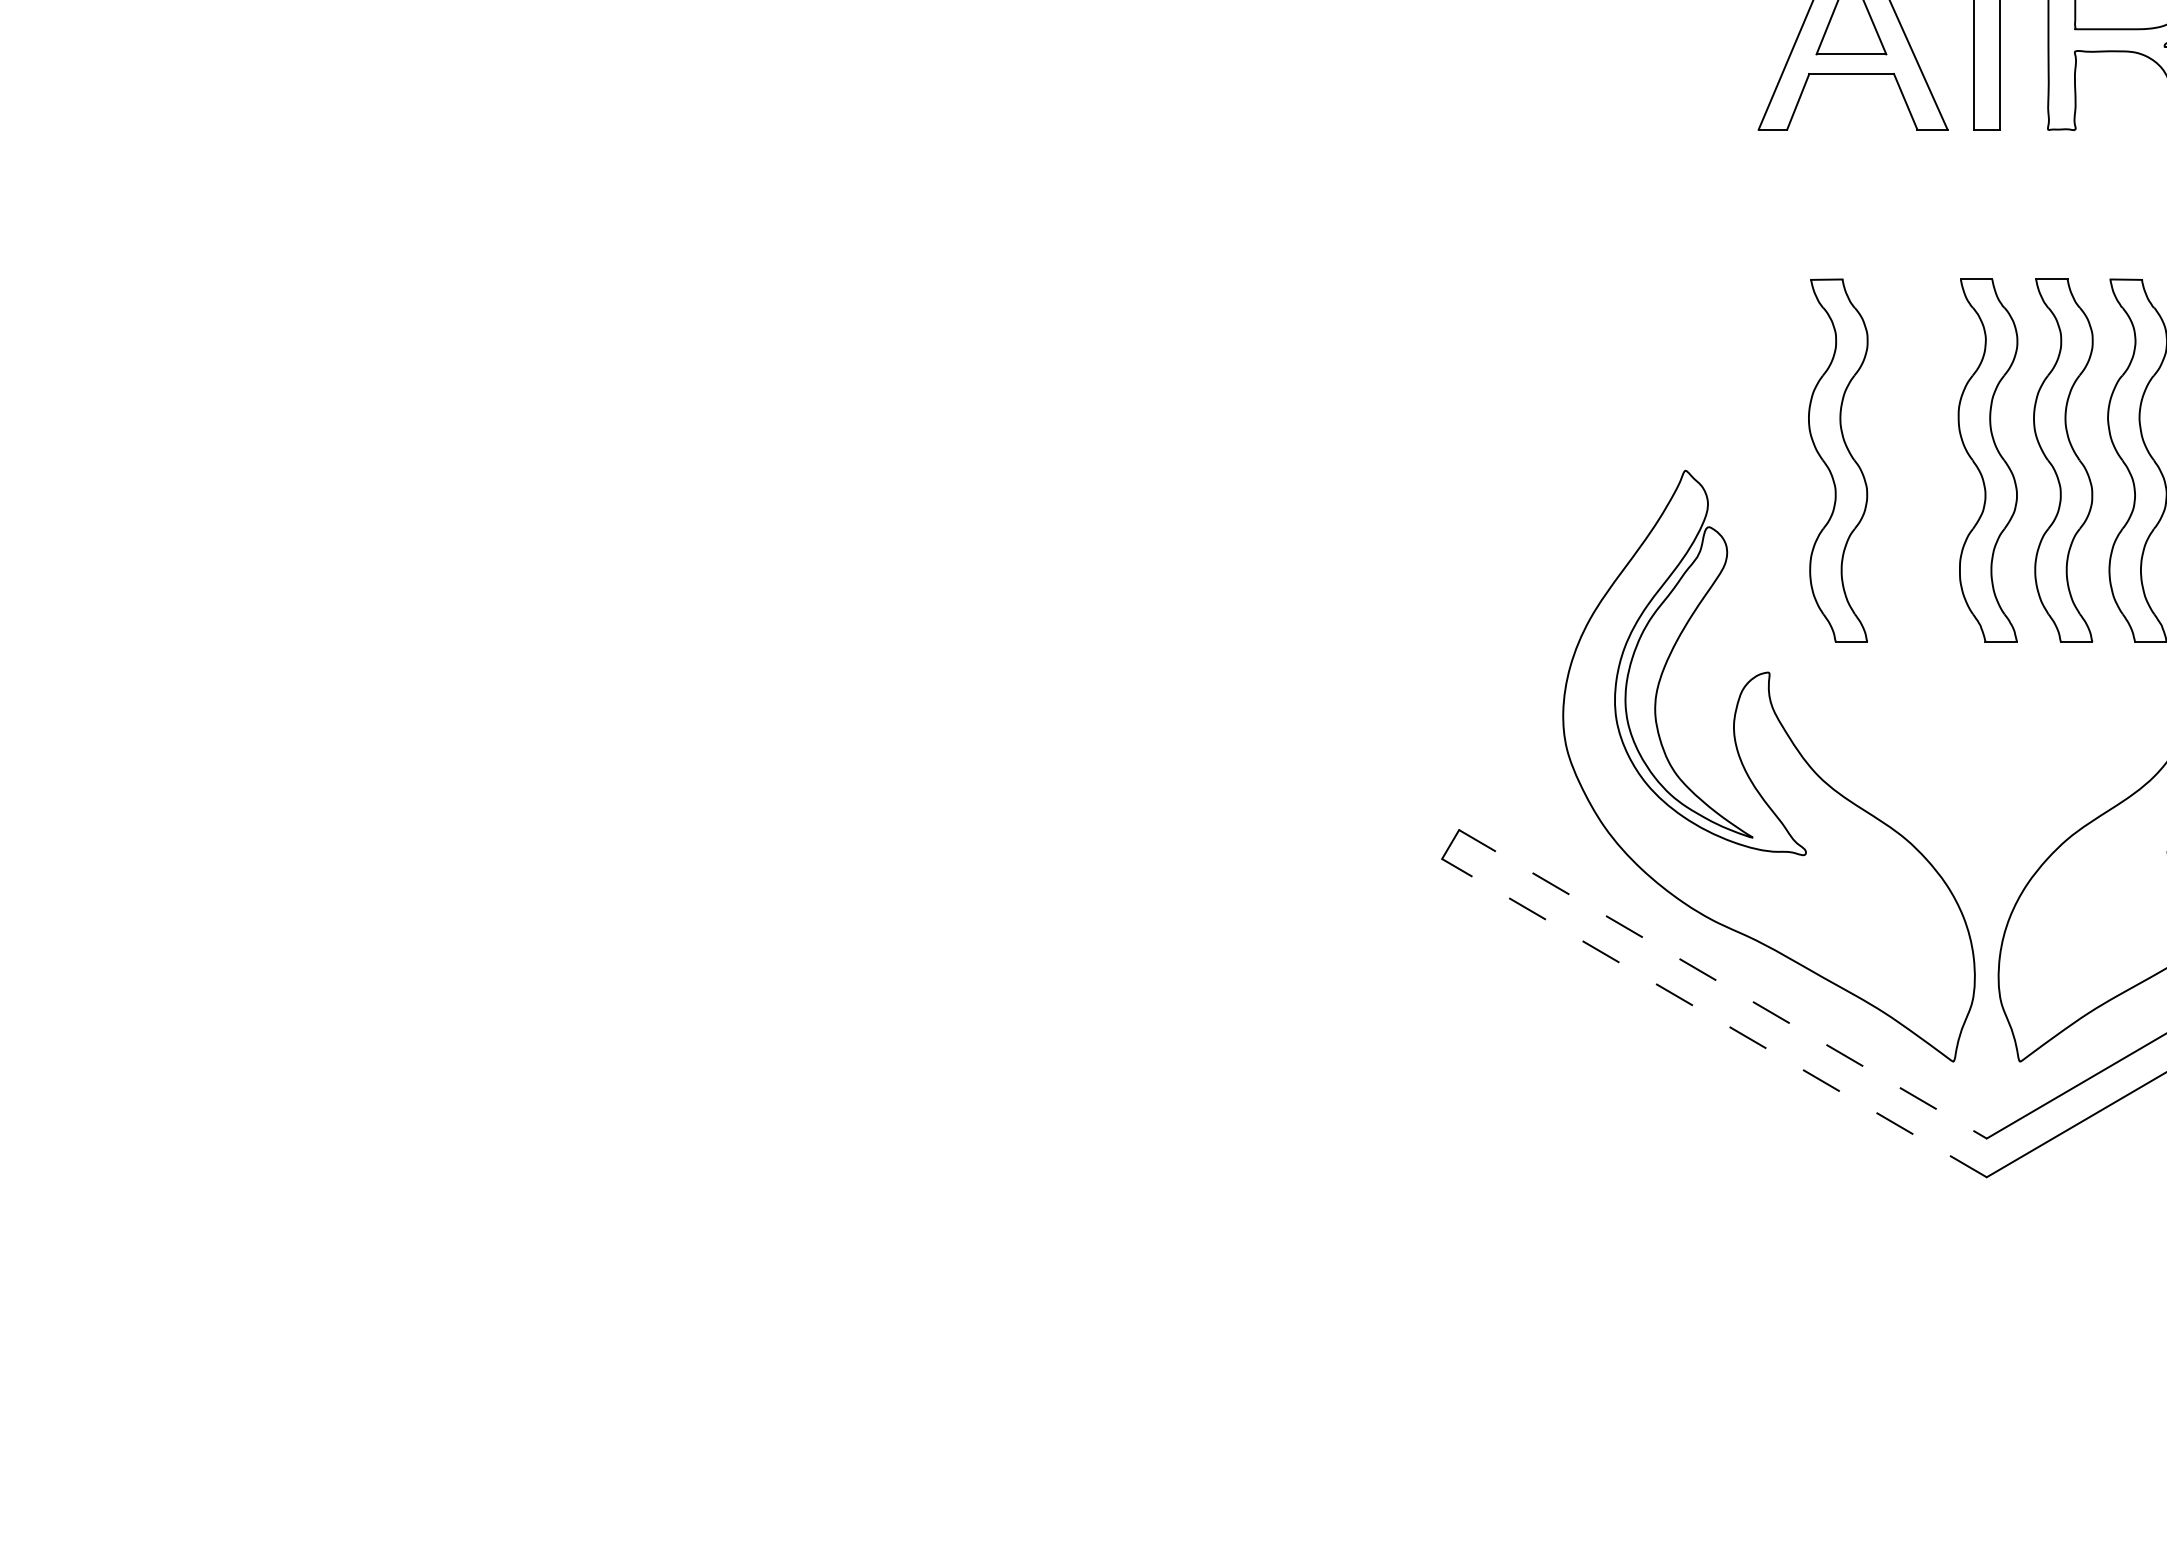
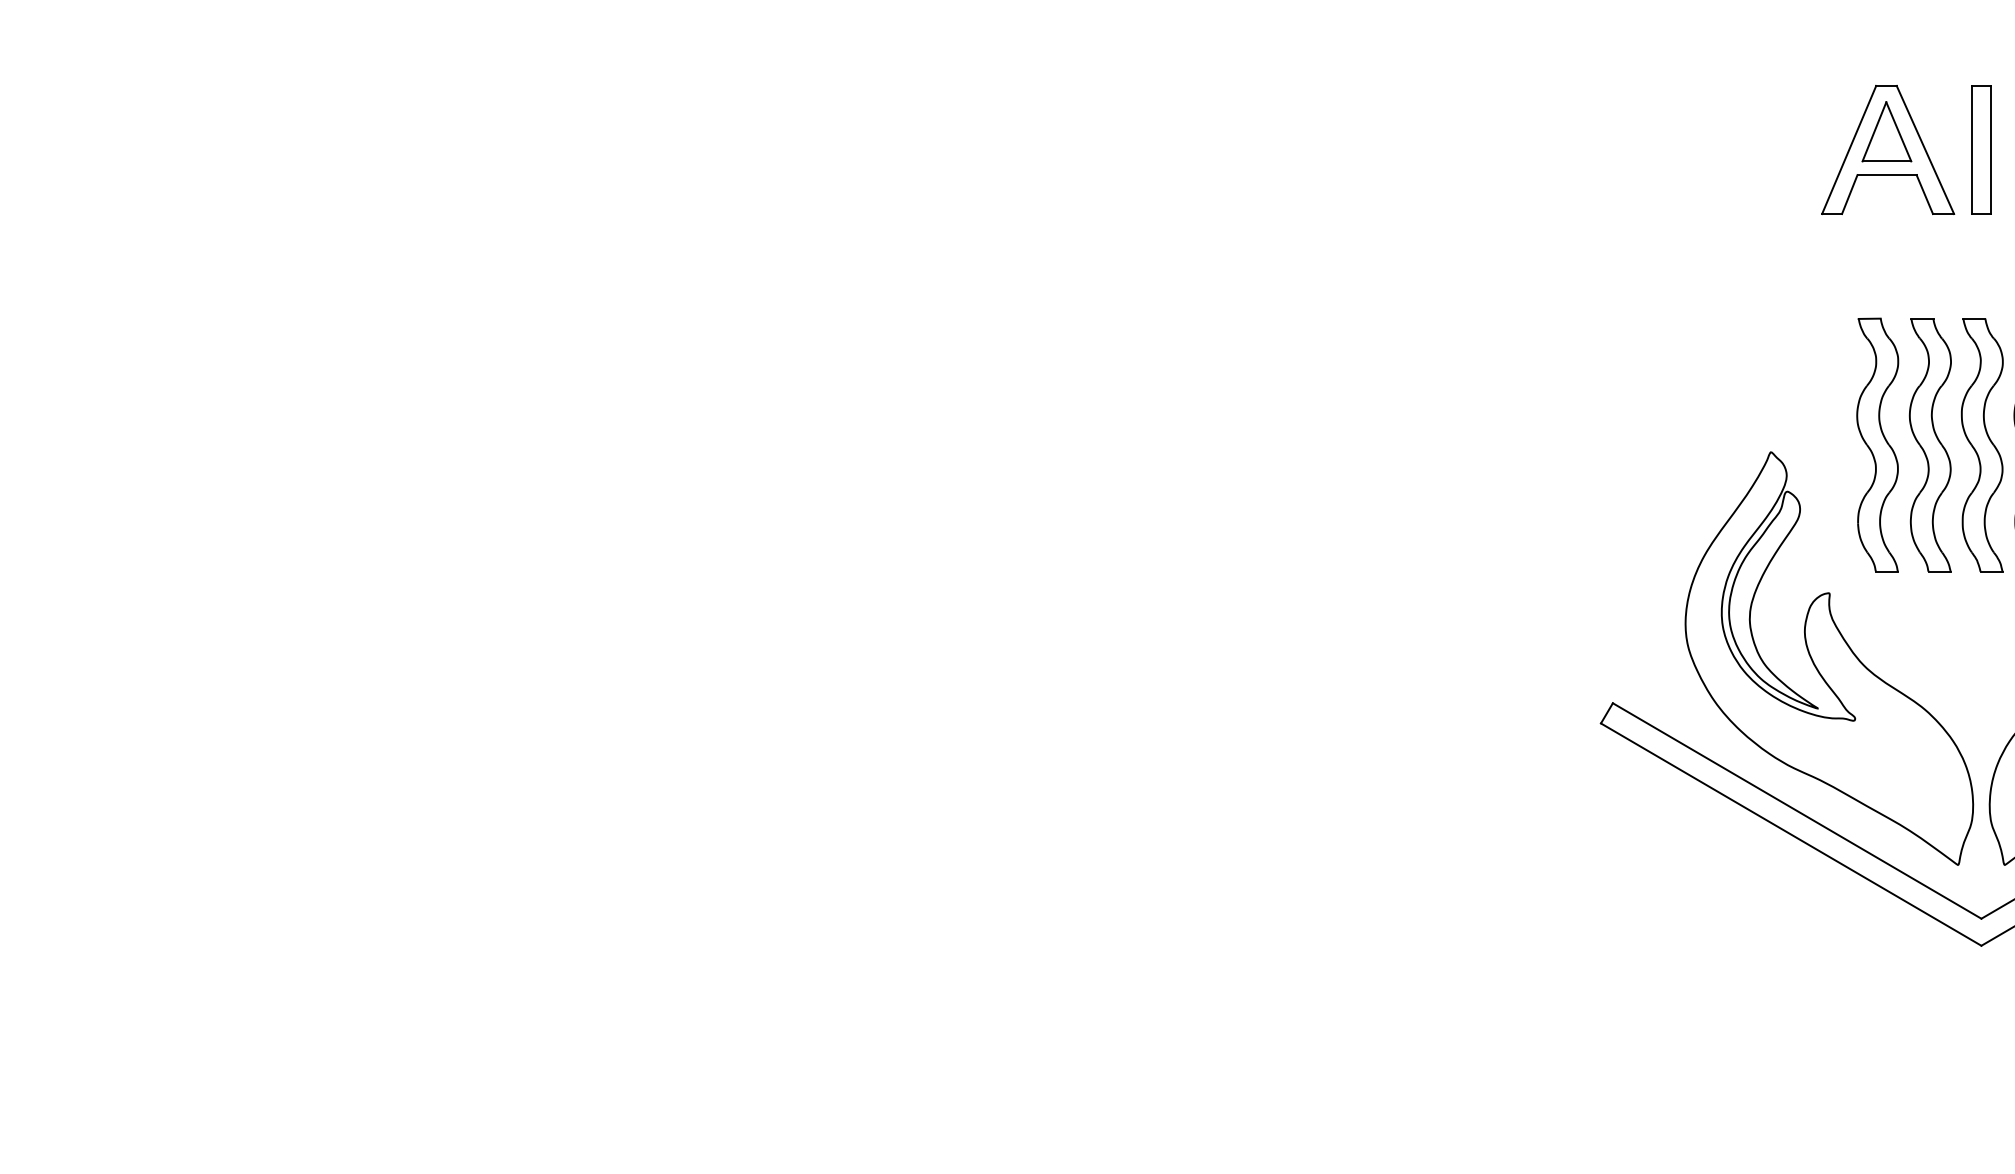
part: (1912, 461) -> (1929, 445), added
line: (1723, 985) -> (1797, 811), dashed -> solid
line: (1713, 1017) -> (1790, 834), dashed -> solid

